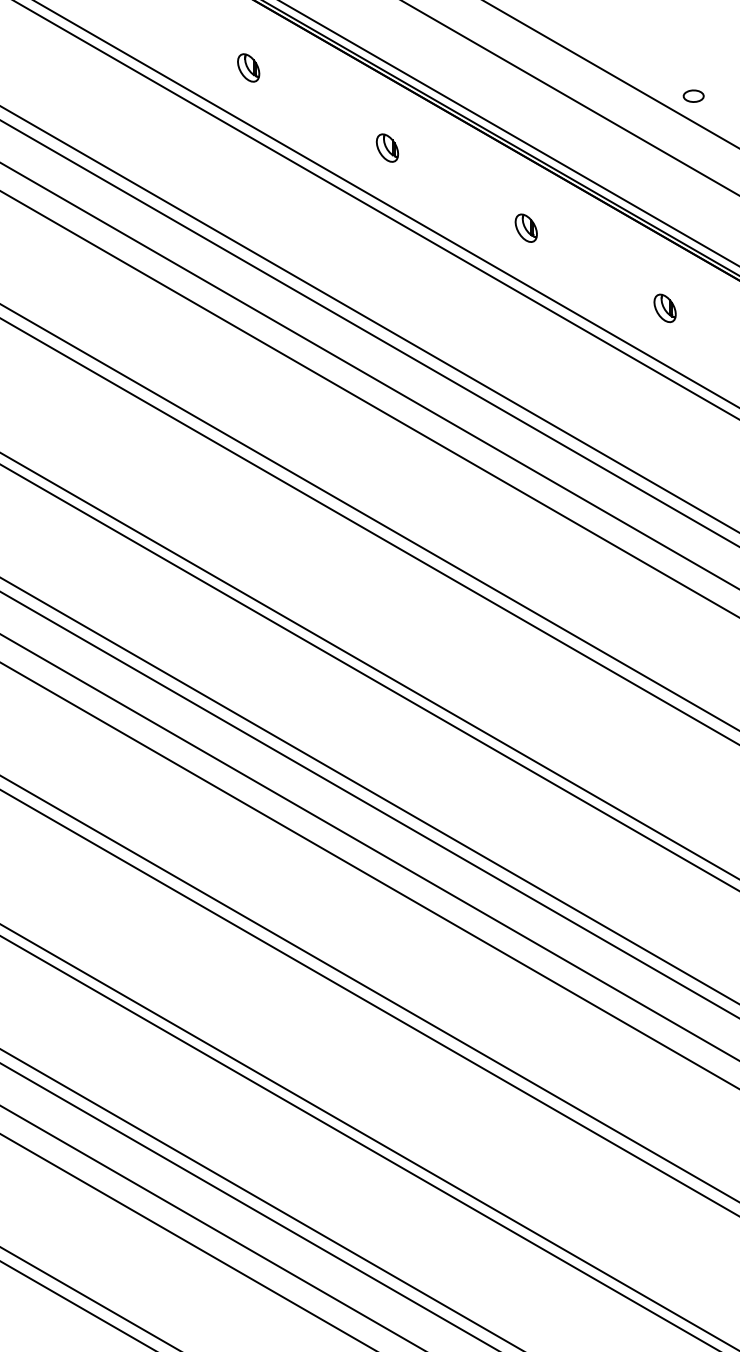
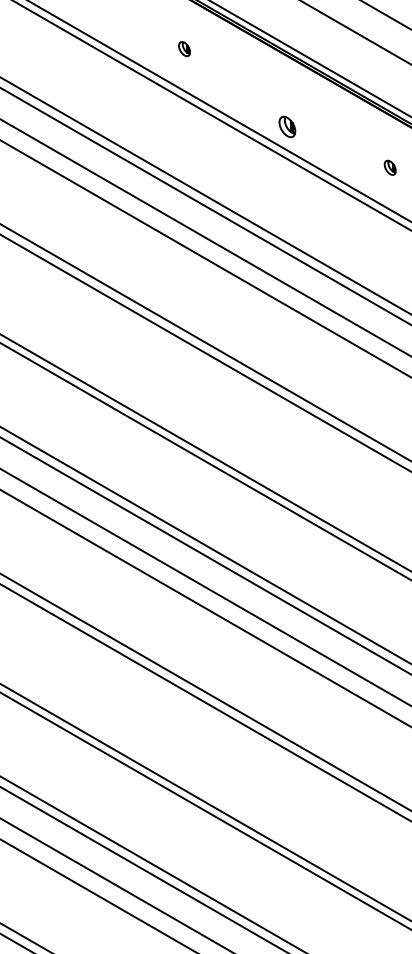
part: (248, 67) -> (184, 48), size x0.7
part: (387, 147) -> (287, 126), moved
part: (525, 227) -> (389, 167), size x0.7

